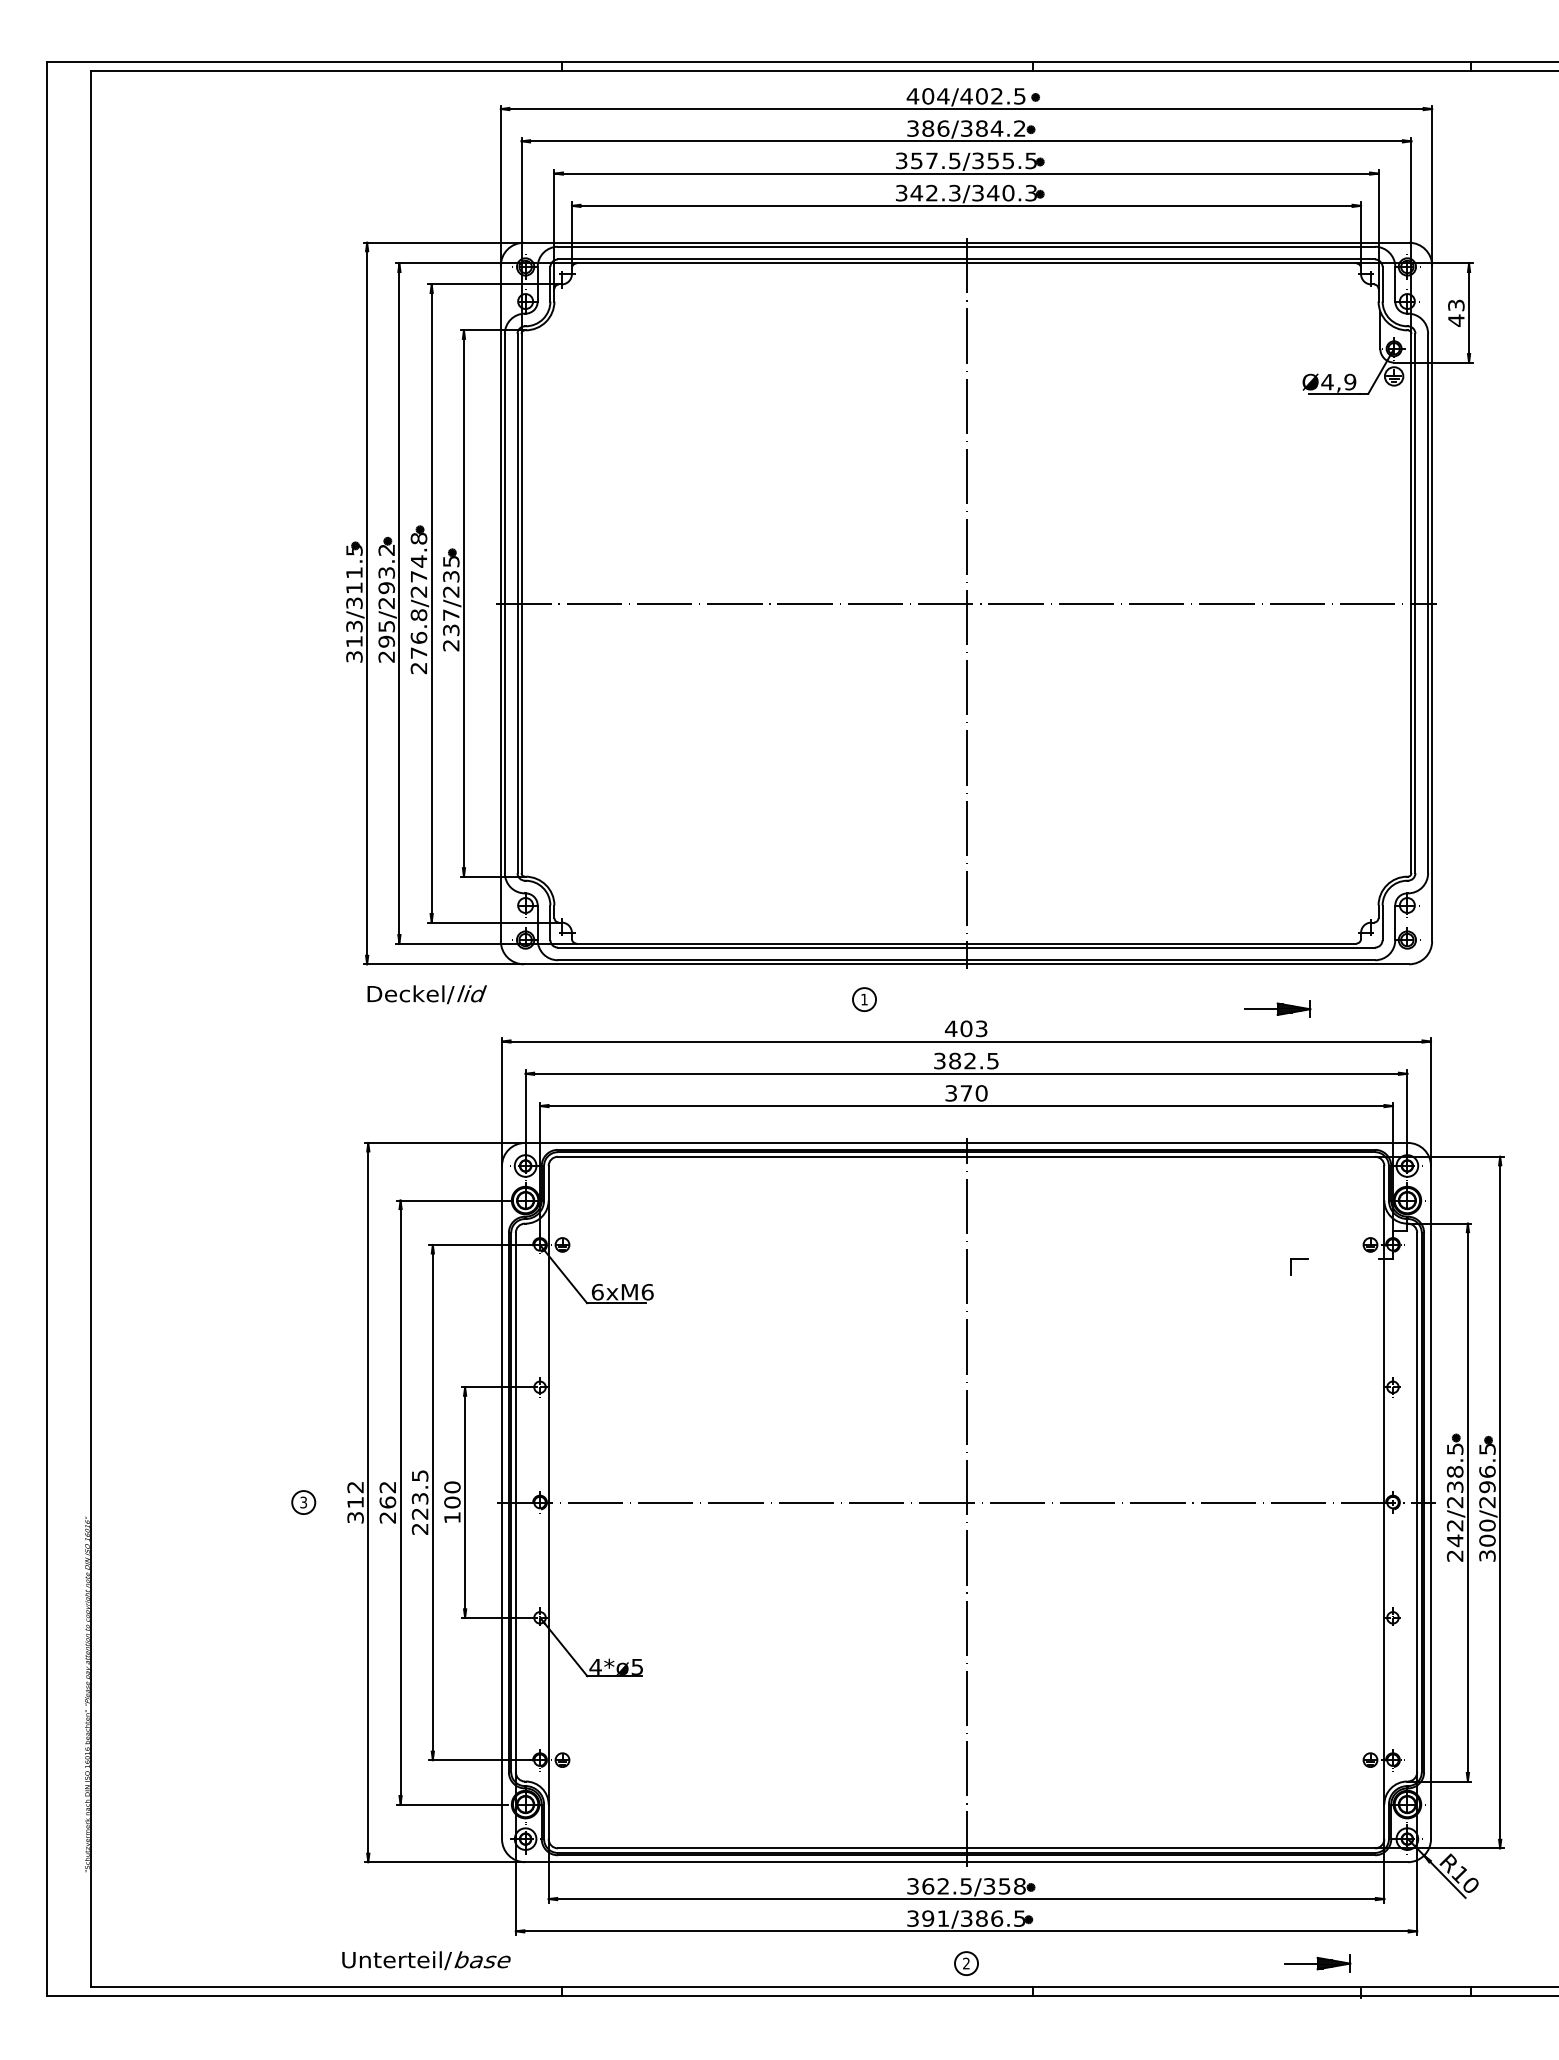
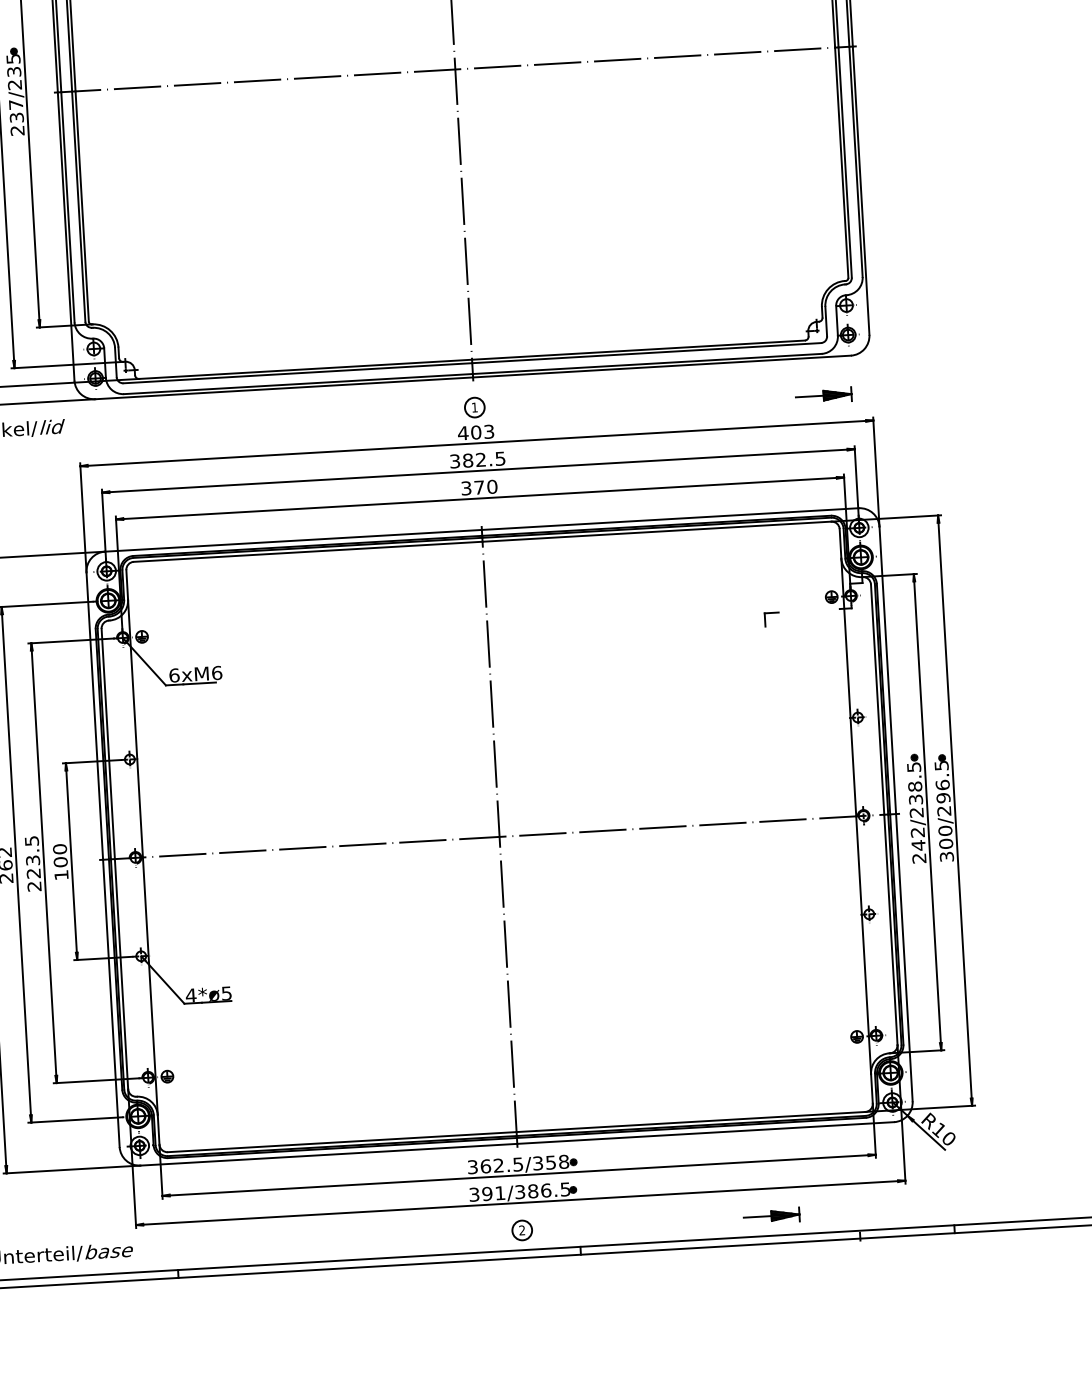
part: (864, 999) -> (474, 407), moved
part: (1277, 1008) -> (823, 395), moved
part: (1317, 1963) -> (771, 1215), moved

